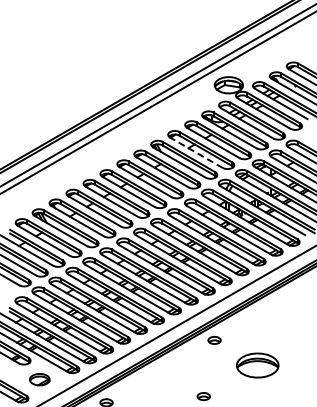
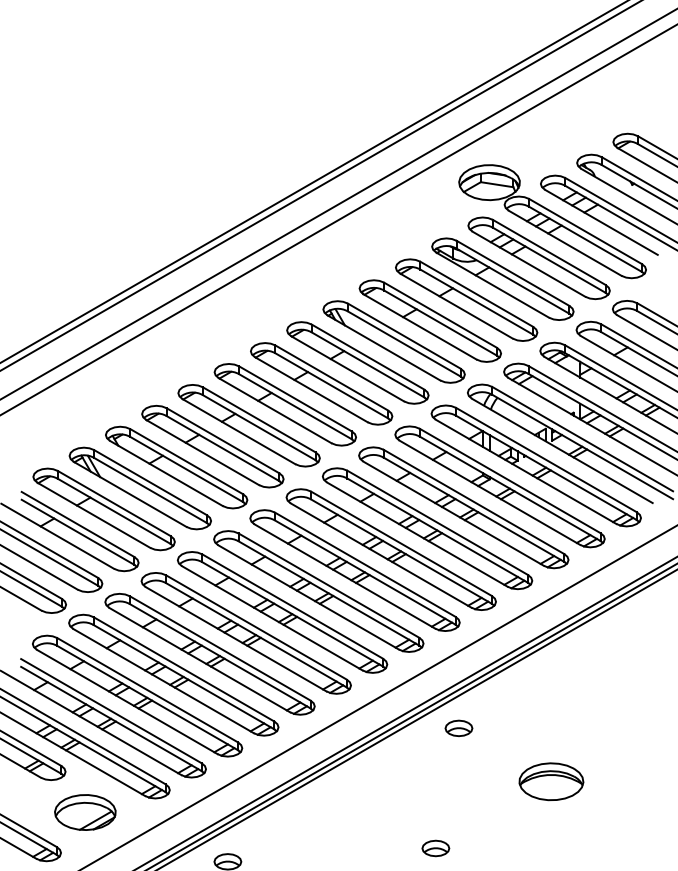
line: (196, 152) -> (420, 326), dashed -> solid
part: (257, 364) -> (550, 779), size x0.71
part: (39, 379) -> (84, 811), size x1.43

